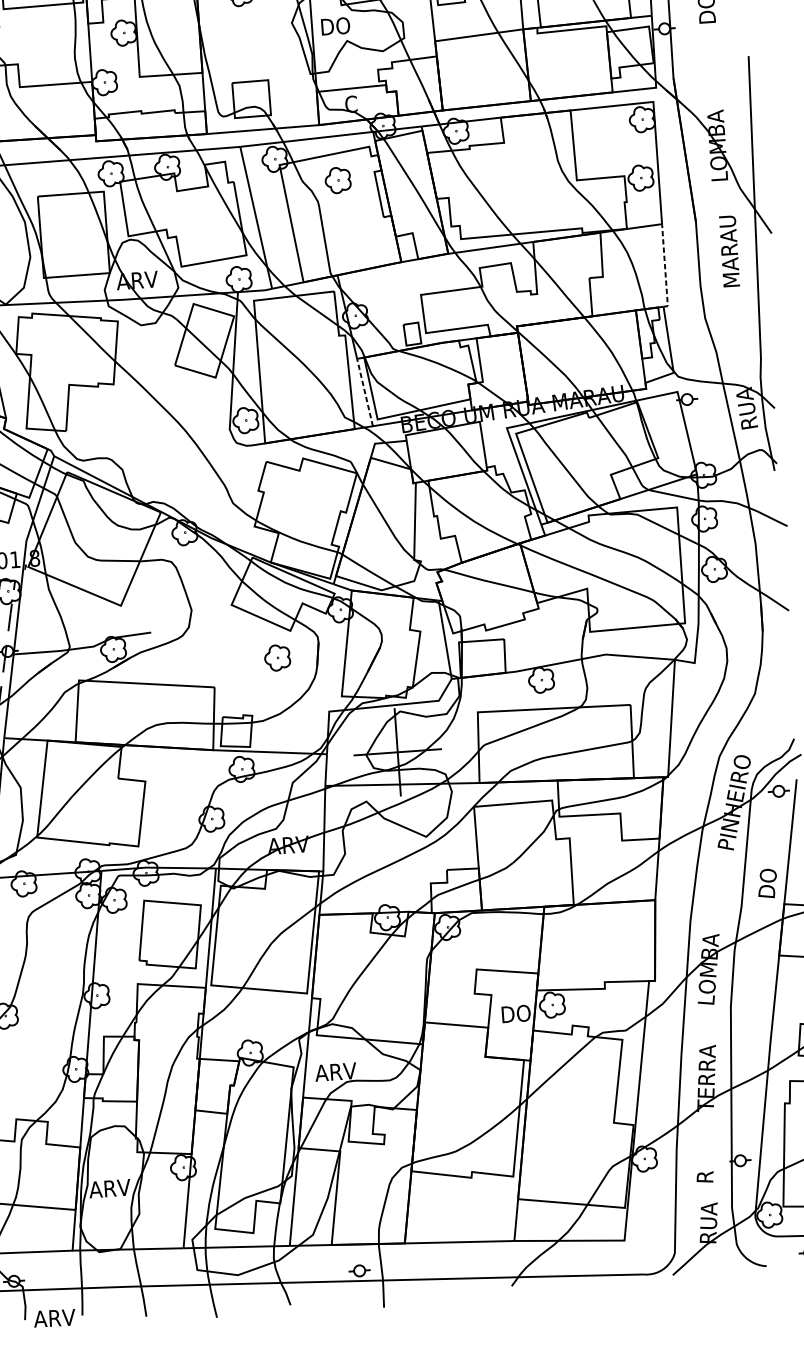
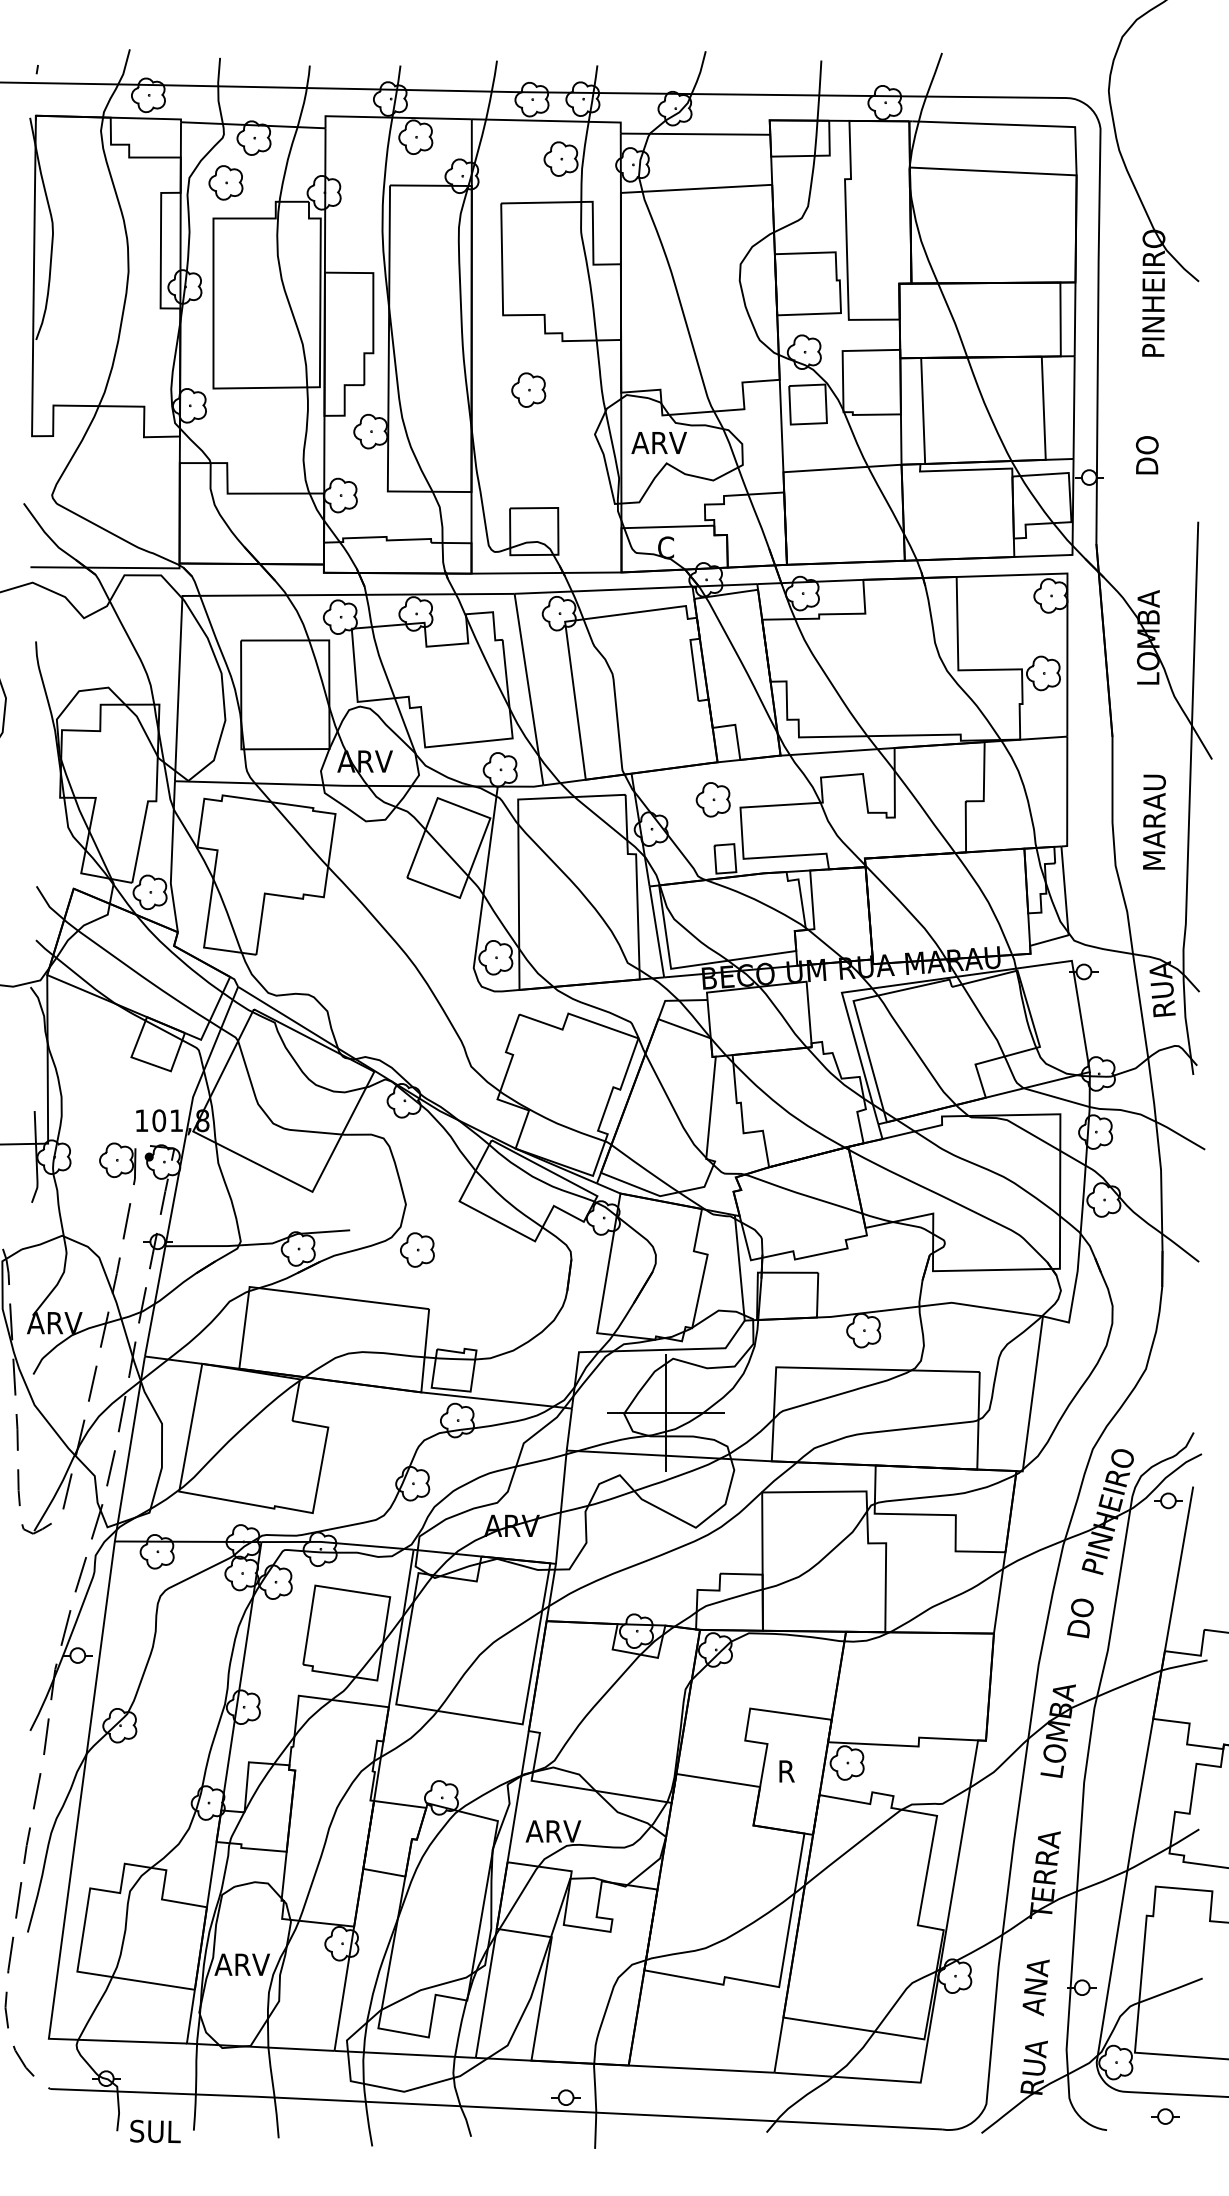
text: (339, 25) -> (658, 442), DO -> ARV
part: (337, 180) -> (712, 799), moved
text: (729, 250) -> (1154, 821), moved
line: (665, 267) -> (1067, 794), dashed -> solid
line: (364, 392) -> (656, 931), dashed -> solid
part: (277, 657) -> (417, 1249), moved
text: (767, 883) -> (1080, 1618), moved
text: (516, 1013) -> (799, 1771), DO -> R
text: (705, 1163) -> (1035, 1987), R -> ANA
text: (54, 1318) -> (156, 2131), ARV -> SUL

